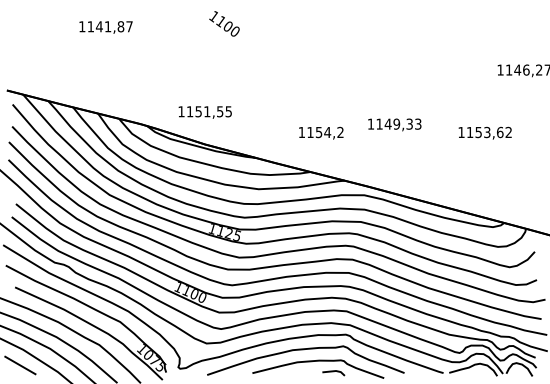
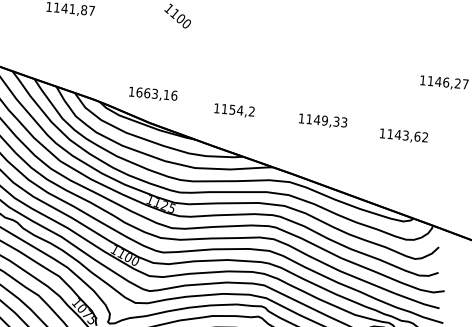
text: (209, 111) -> (157, 93), 1151,55 -> 1663,16
text: (321, 132) -> (234, 110), moved
text: (478, 132) -> (397, 134), 1153,62 -> 1143,62

